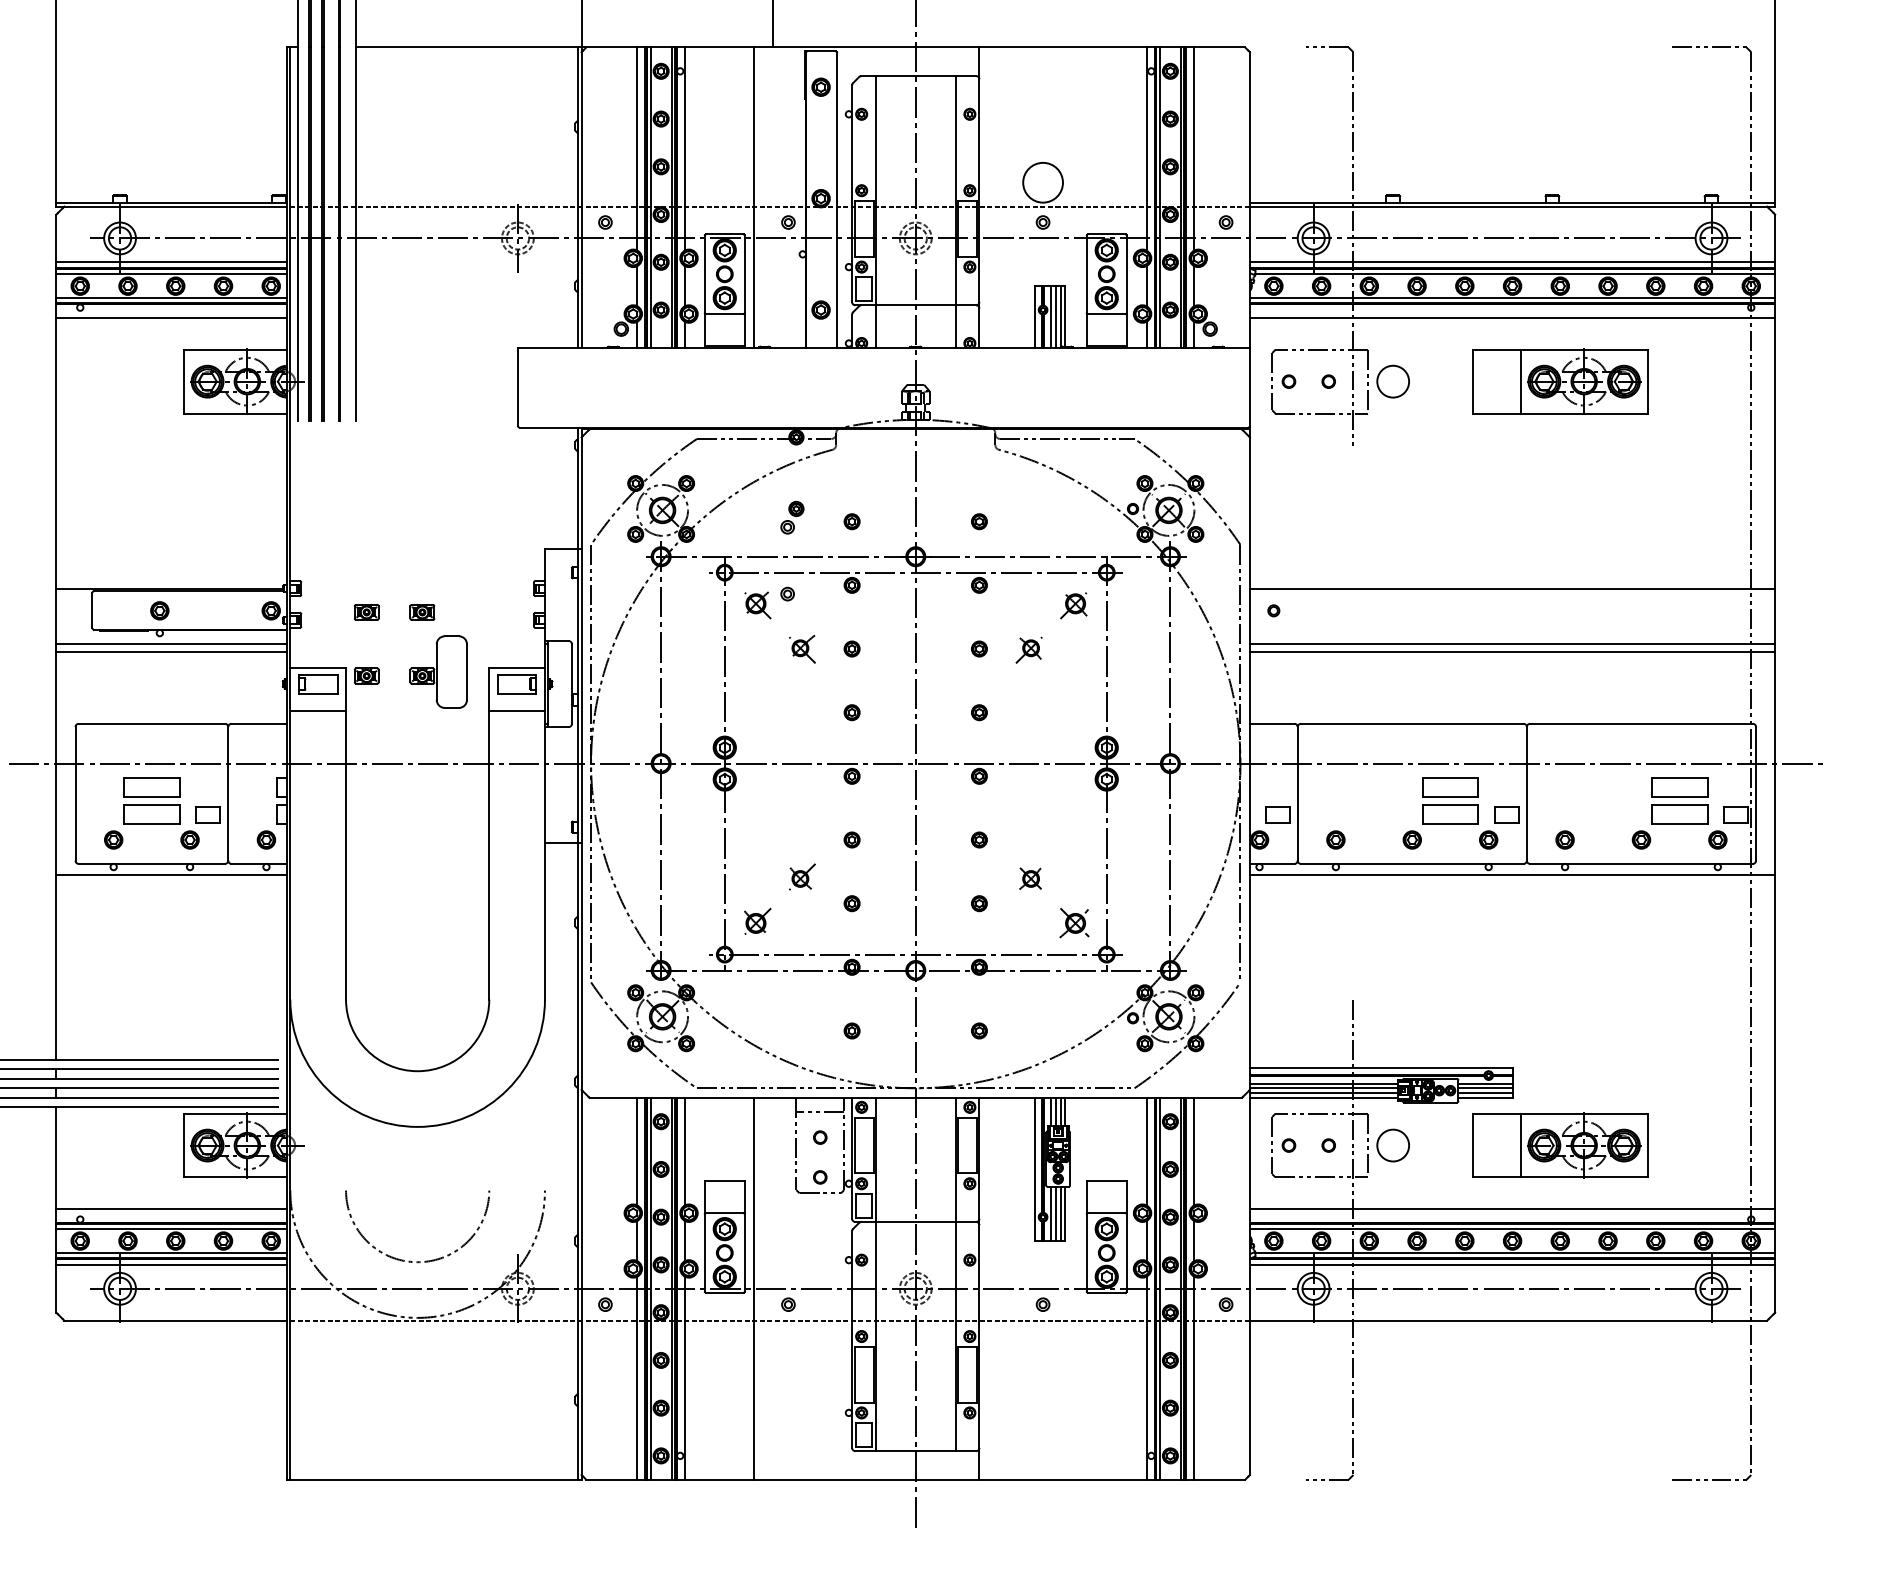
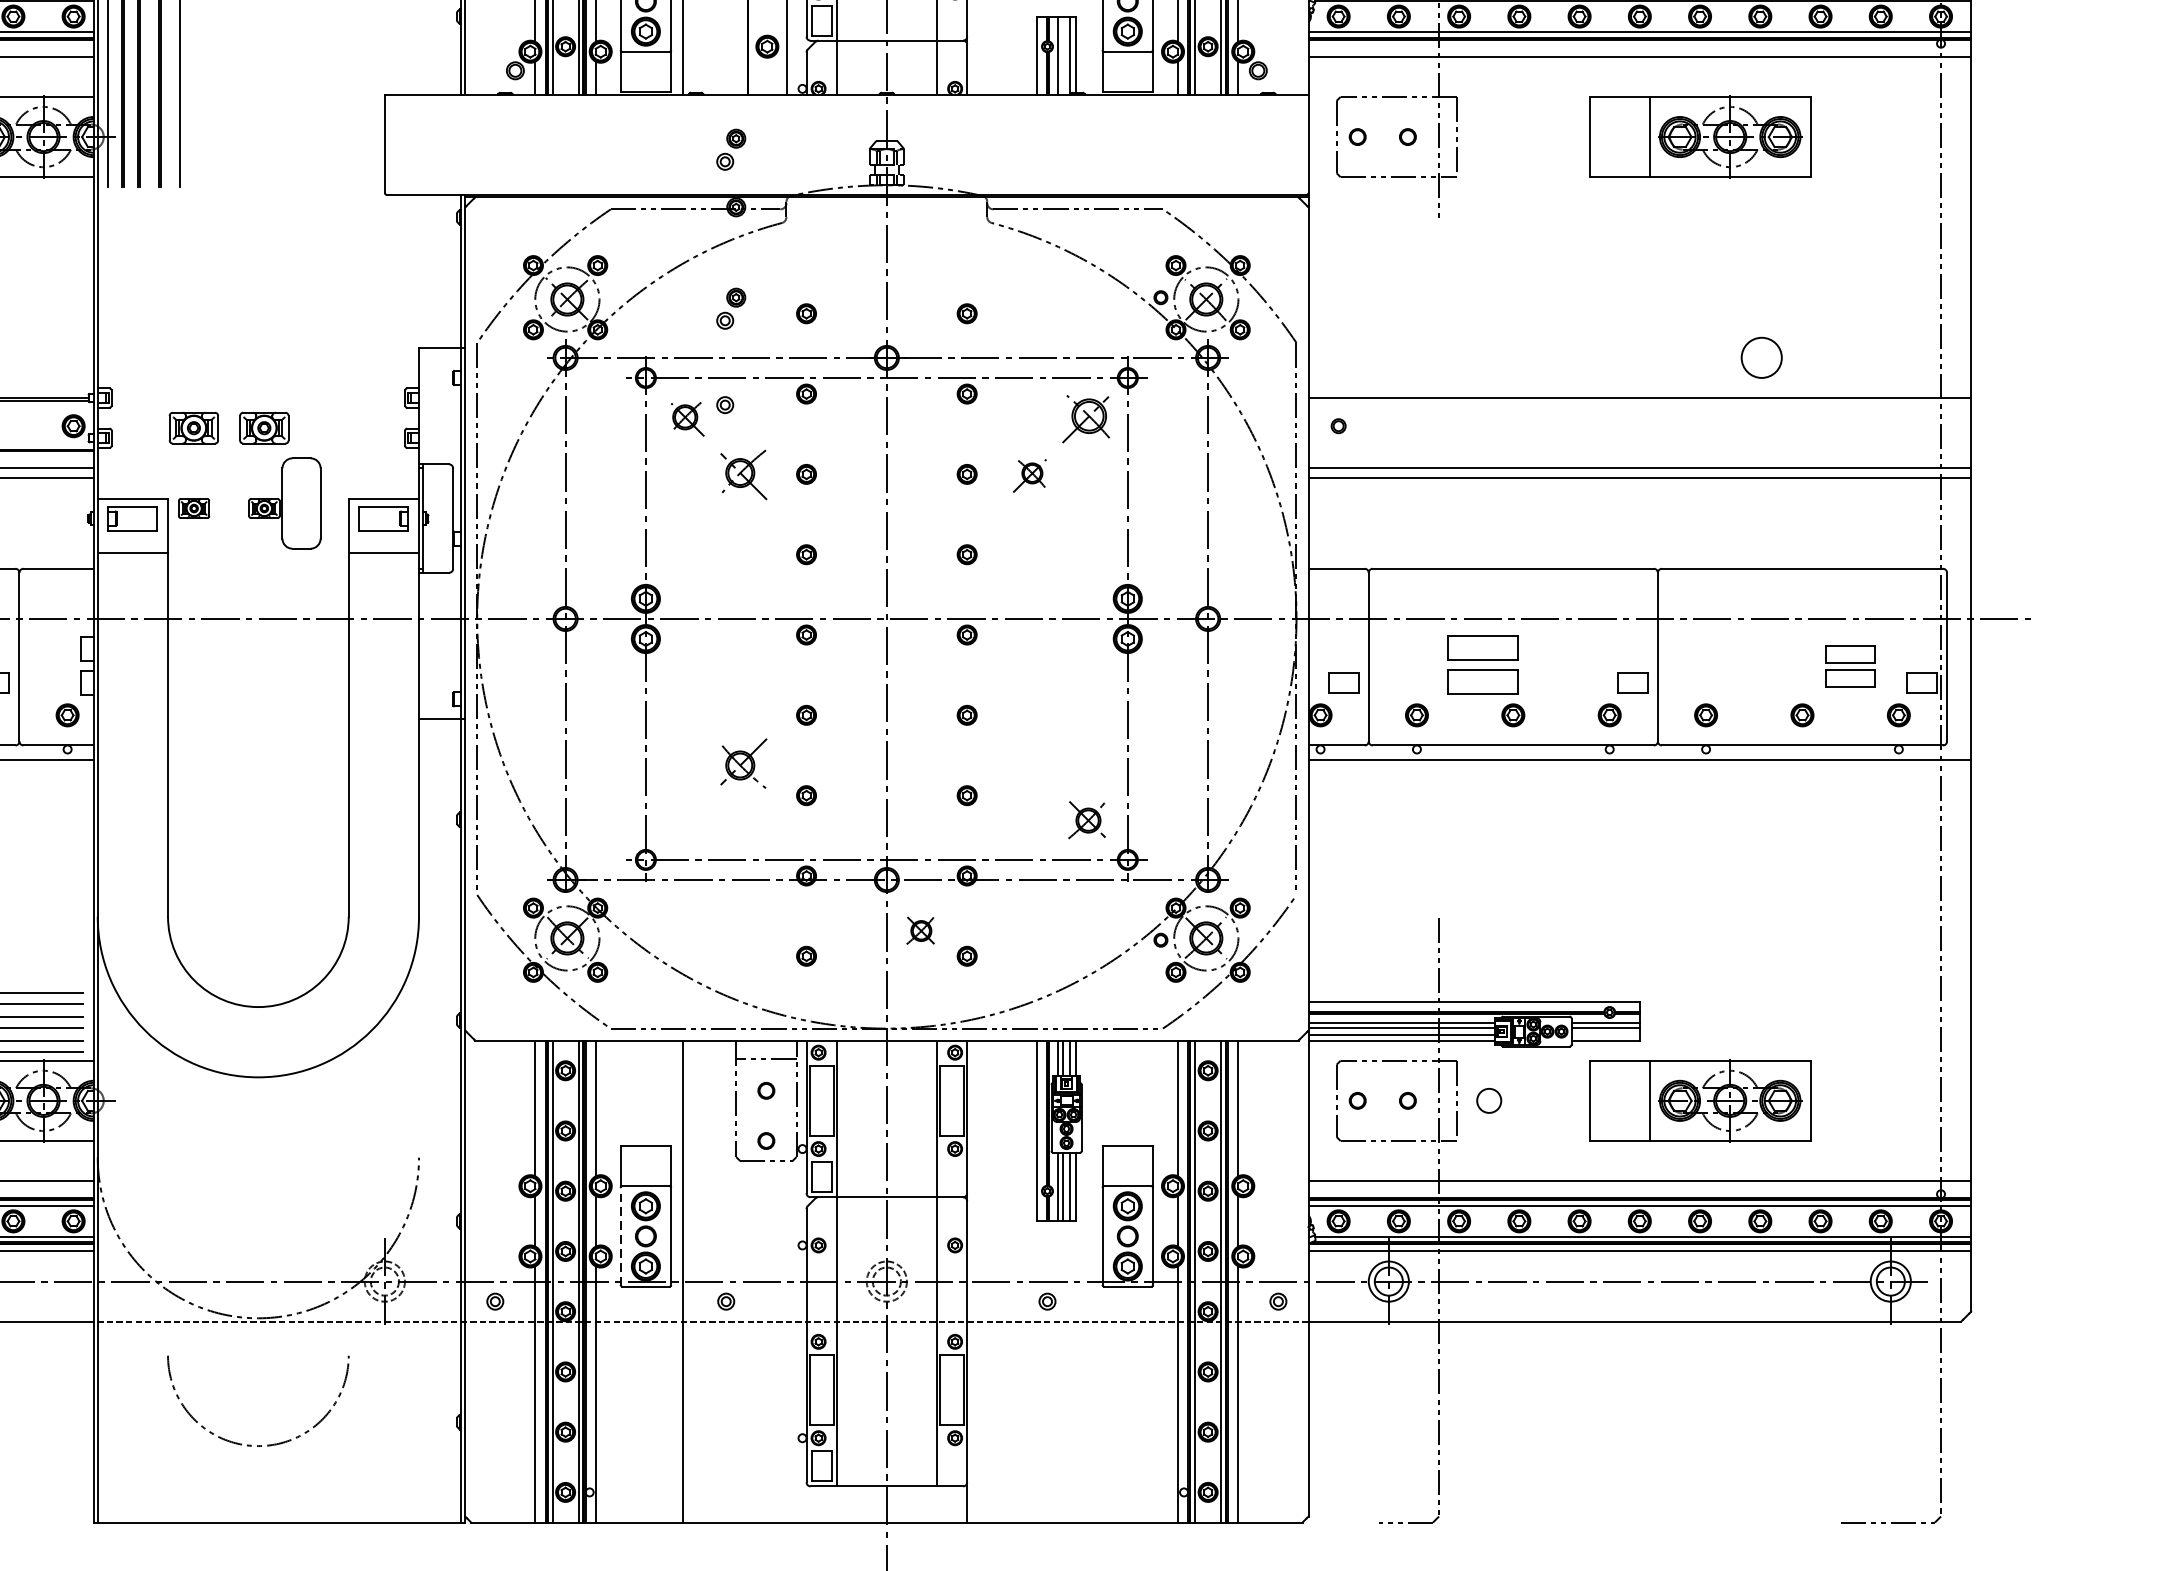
line: (1055, 316) -> (1063, 54), removed
circle: (1392, 381) -> (1760, 357), moved
part: (792, 391) -> (731, 149), added
part: (1073, 605) -> (1085, 419), size x1.4
part: (366, 612) -> (193, 428), size x1.6
part: (422, 612) -> (264, 428), size x1.6
part: (802, 648) -> (743, 473), size x1.4
part: (1450, 800) -> (1483, 664), moved
part: (1679, 800) -> (1850, 665), size x0.7
part: (802, 876) -> (743, 761), size x1.4
part: (1030, 878) -> (920, 930), moved
part: (757, 920) -> (687, 816), removed
line: (1485, 1093) -> (1605, 1035), removed
circle: (1393, 1145) -> (1489, 1100), size x0.6
line: (704, 1253) -> (620, 1237), solid -> dashed
arc: (410, 1260) -> (249, 1443), moved

